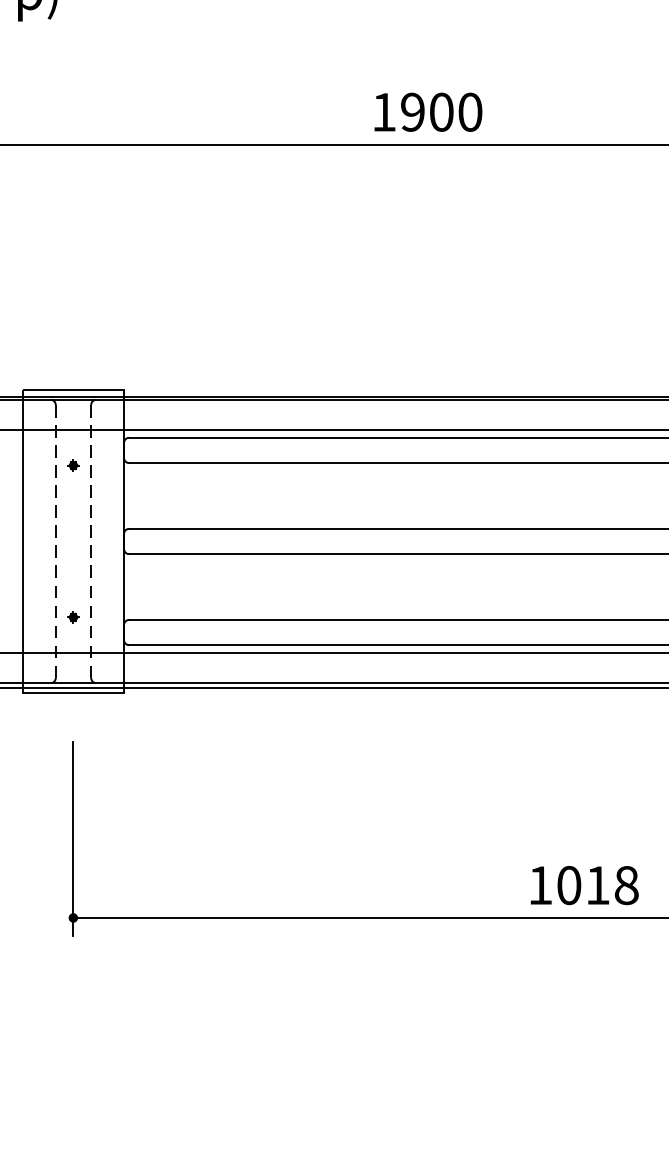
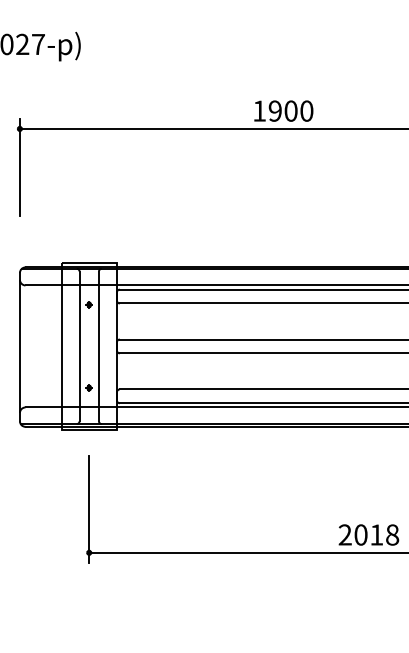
line: (55, 541) -> (79, 346), dashed -> solid
line: (90, 541) -> (98, 346), dashed -> solid
text: (539, 884) -> (344, 534), 1018 -> 2018

